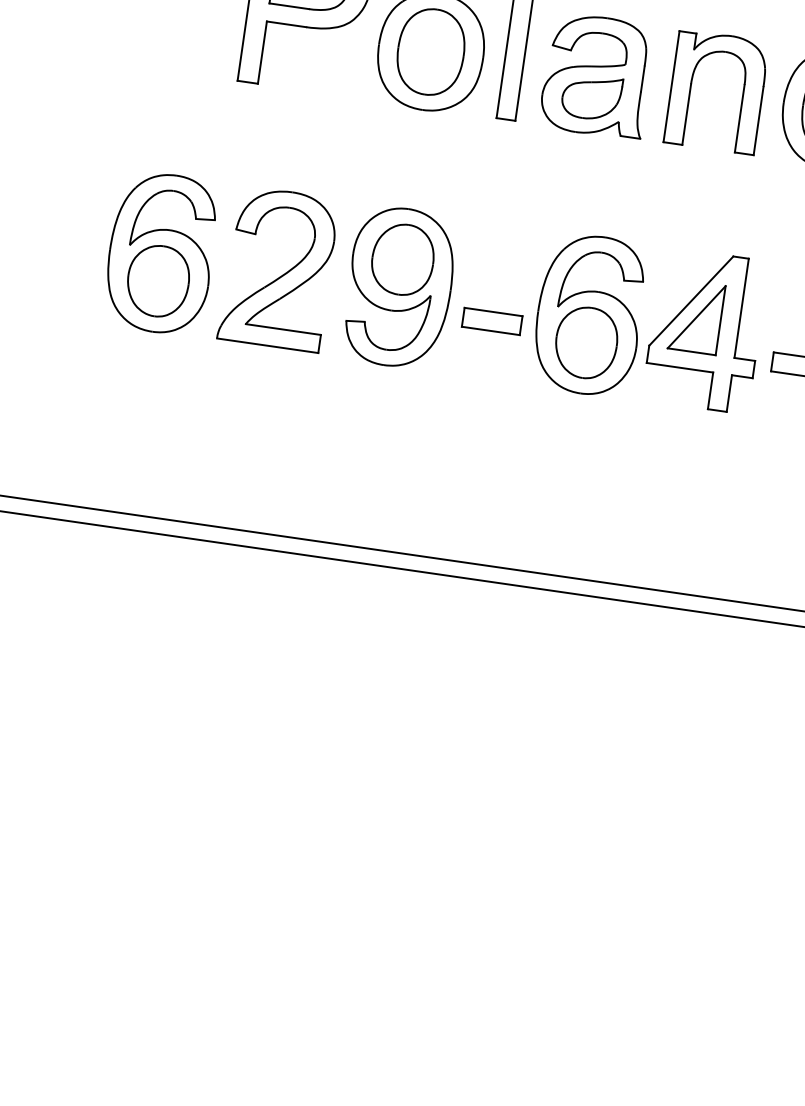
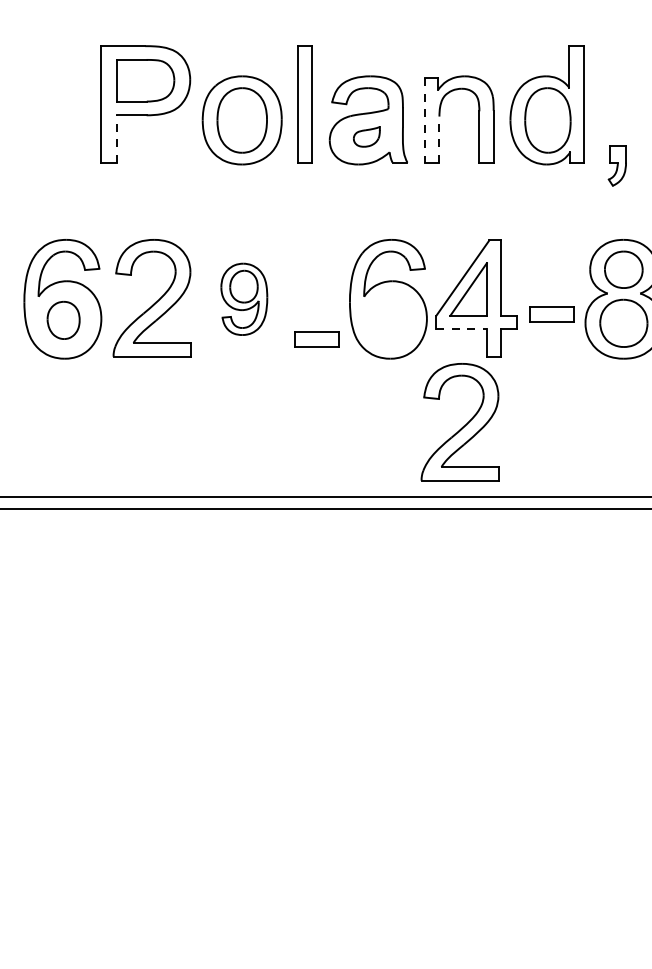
line: (262, 51) -> (116, 138), solid -> dashed
line: (671, 86) -> (425, 120), solid -> dashed
part: (591, 96) -> (366, 136), size x0.6
line: (686, 114) -> (439, 139), solid -> dashed
part: (158, 281) -> (63, 320), size x0.7
part: (400, 287) -> (244, 299), size x0.6
part: (491, 321) -> (316, 339), moved
part: (586, 343) -> (389, 320), removed
line: (681, 367) -> (462, 328), solid -> dashed
part: (659, 490) -> (459, 422), added

